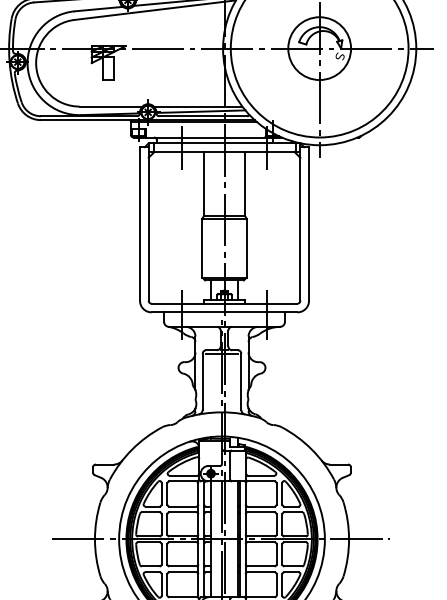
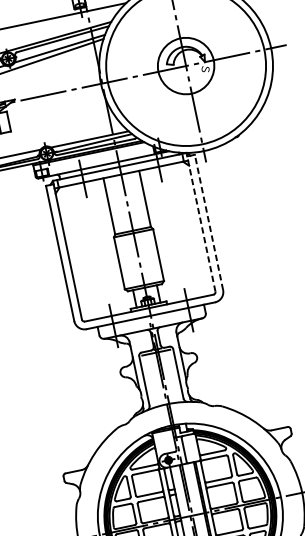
line: (300, 222) -> (201, 222), solid -> dashed
line: (309, 223) -> (209, 221), solid -> dashed

